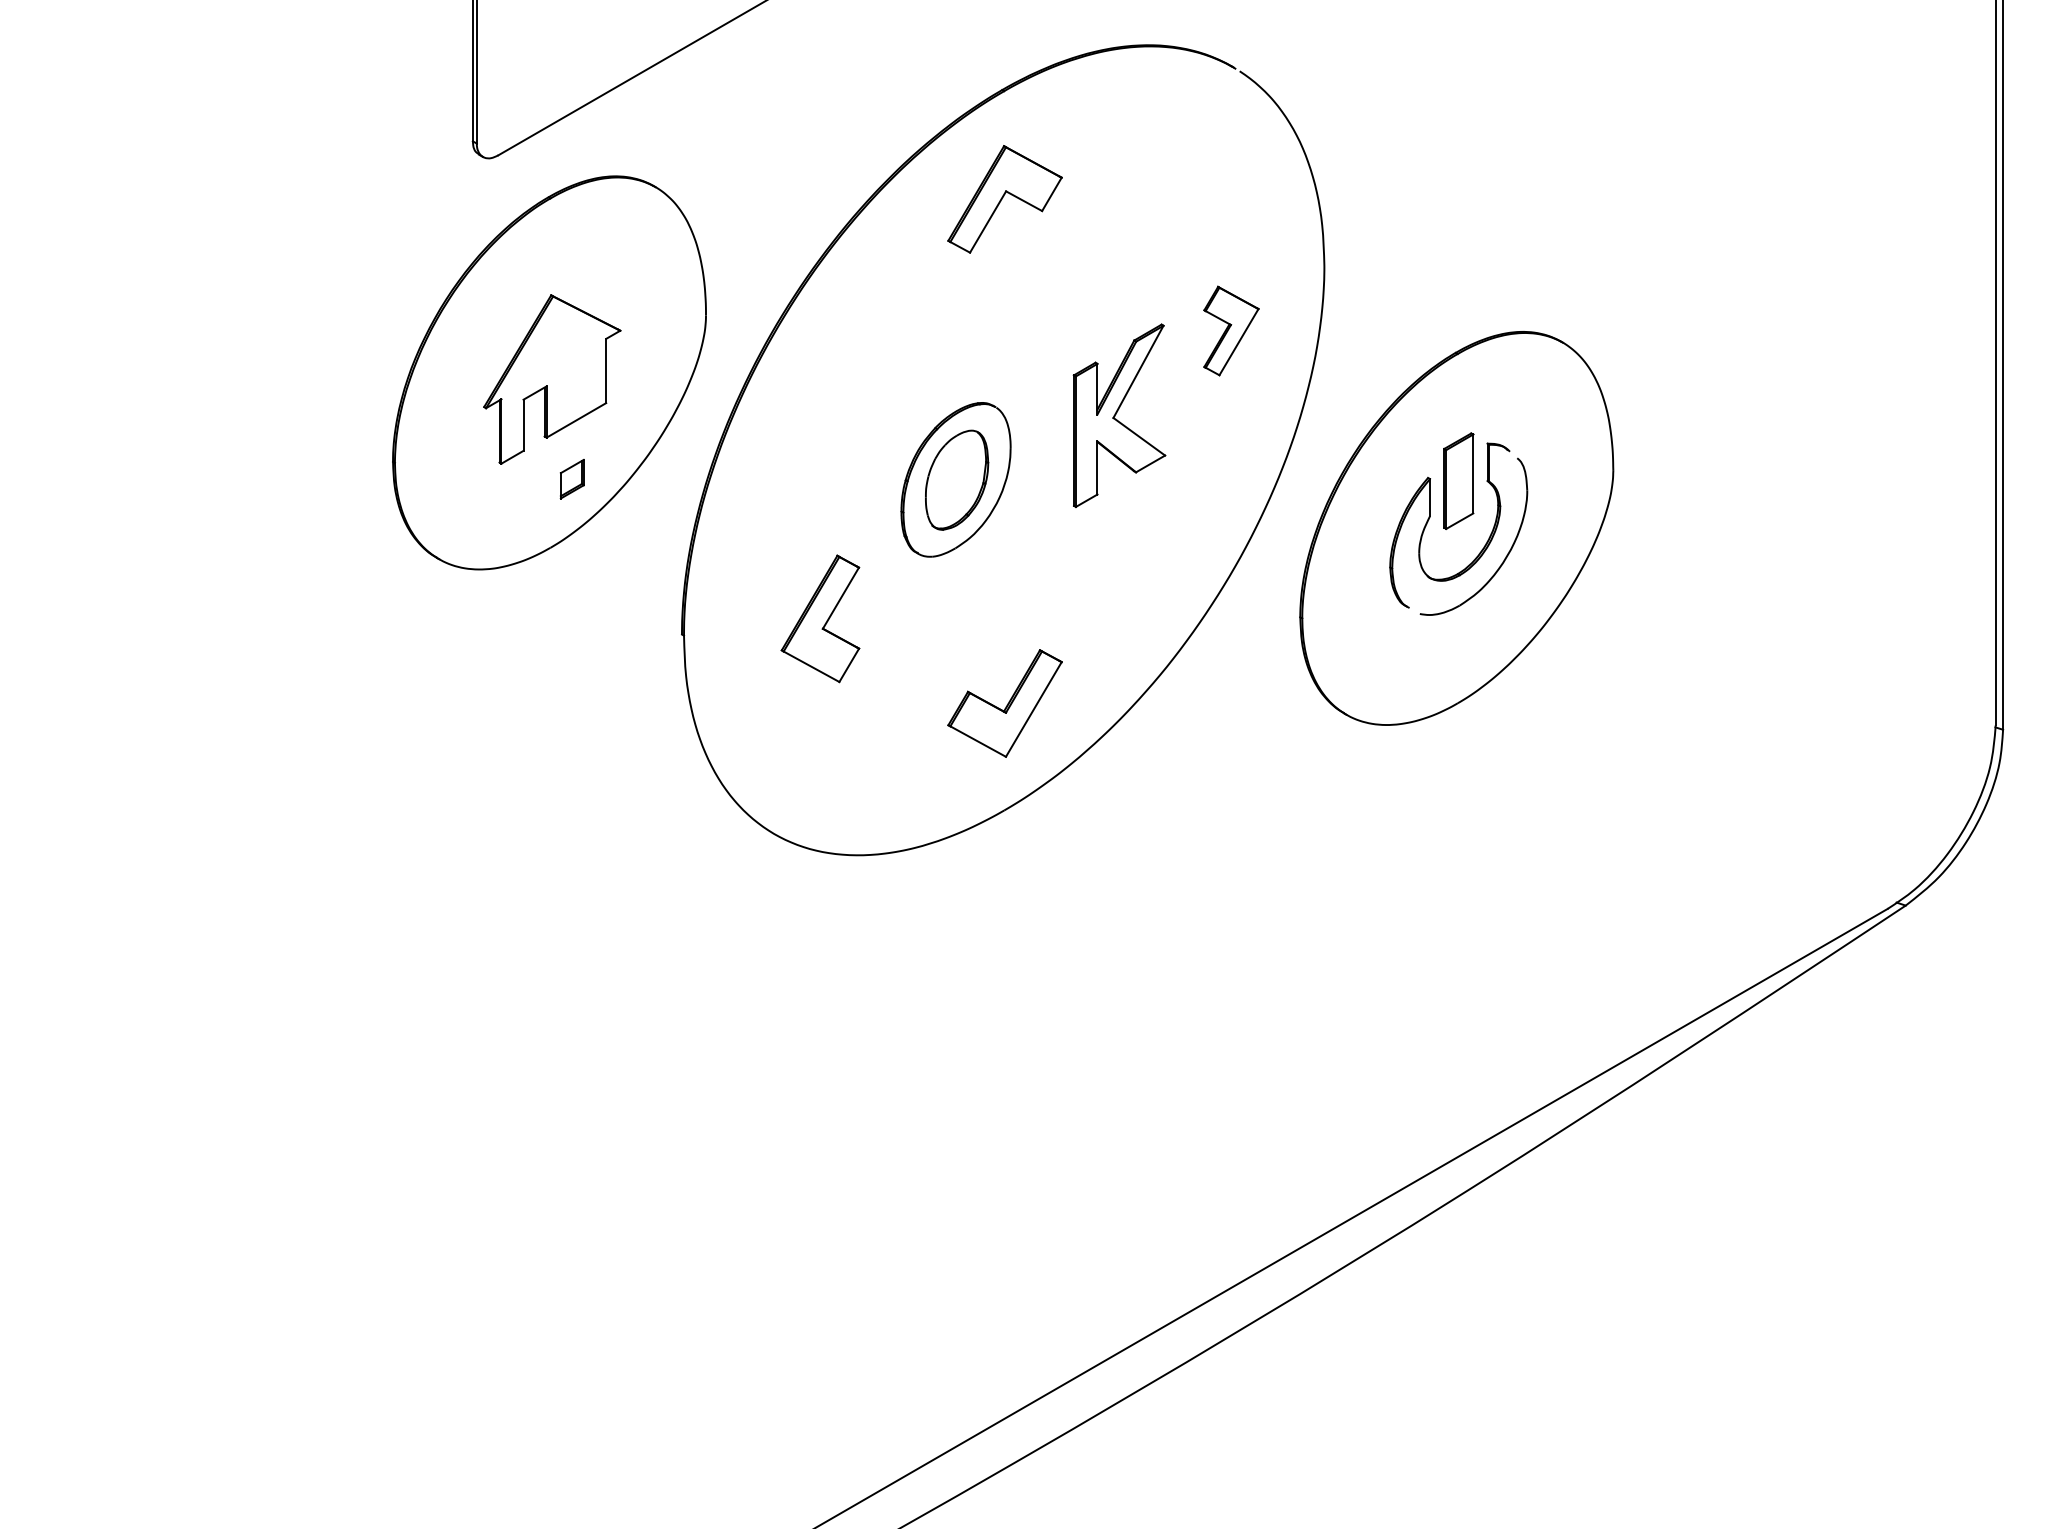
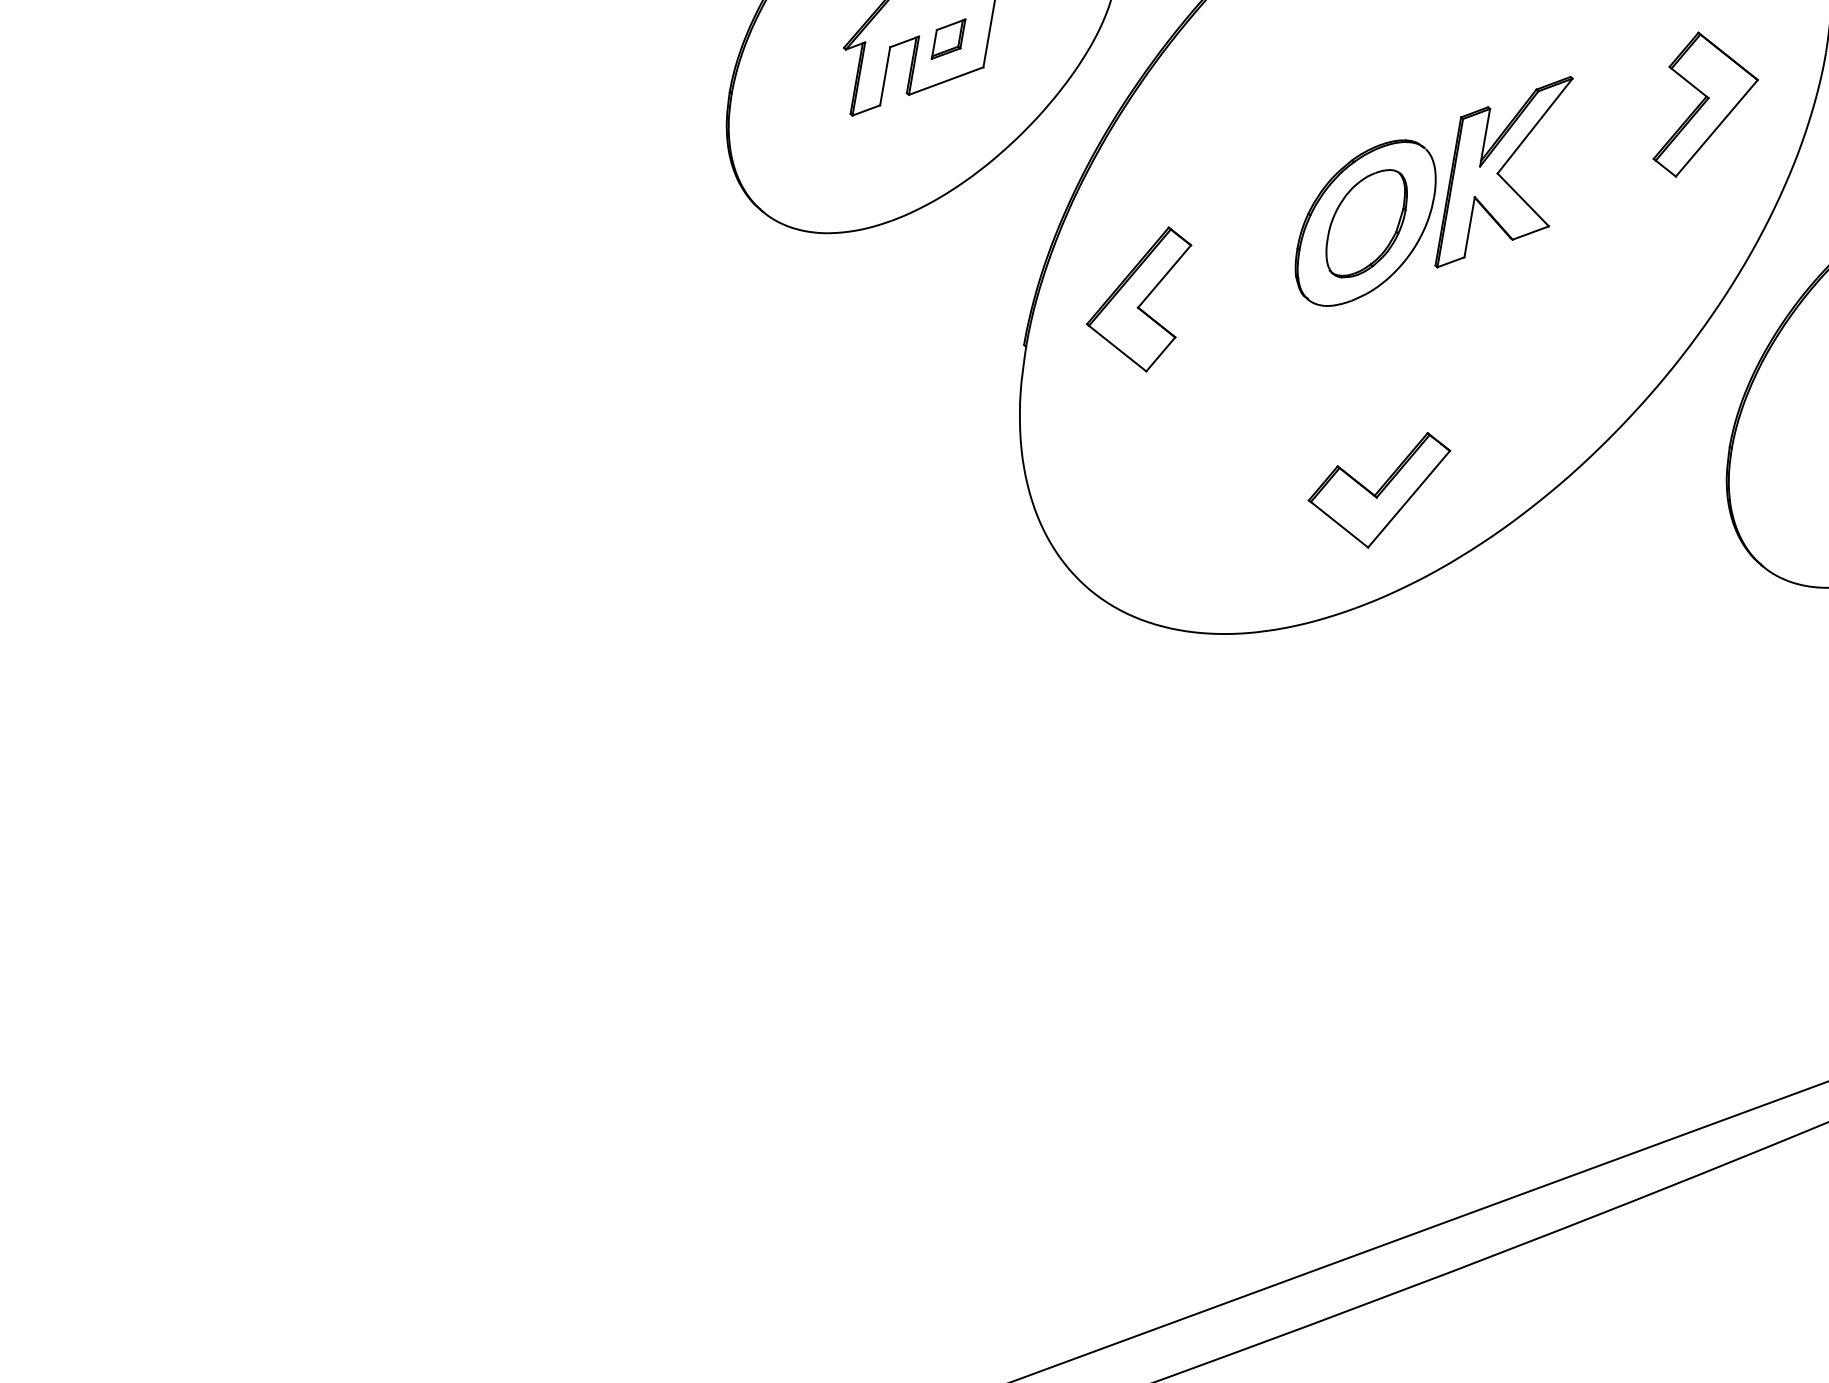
part: (1231, 330) -> (1707, 107), size x1.43
part: (1119, 415) -> (1504, 171), moved
part: (571, 479) -> (947, 39), moved
part: (820, 618) -> (1137, 295), moved

